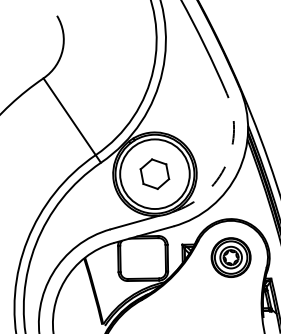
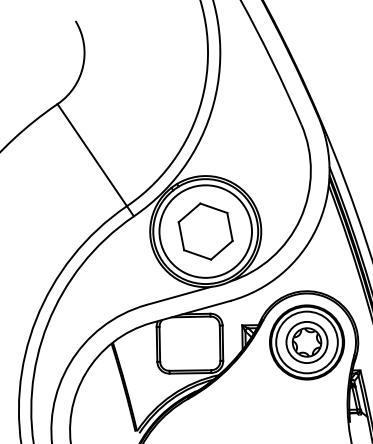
arc: (226, 164) -> (300, 218), dashed -> solid
part: (154, 174) -> (205, 231), size x1.43
part: (230, 257) -> (306, 342), size x1.43

